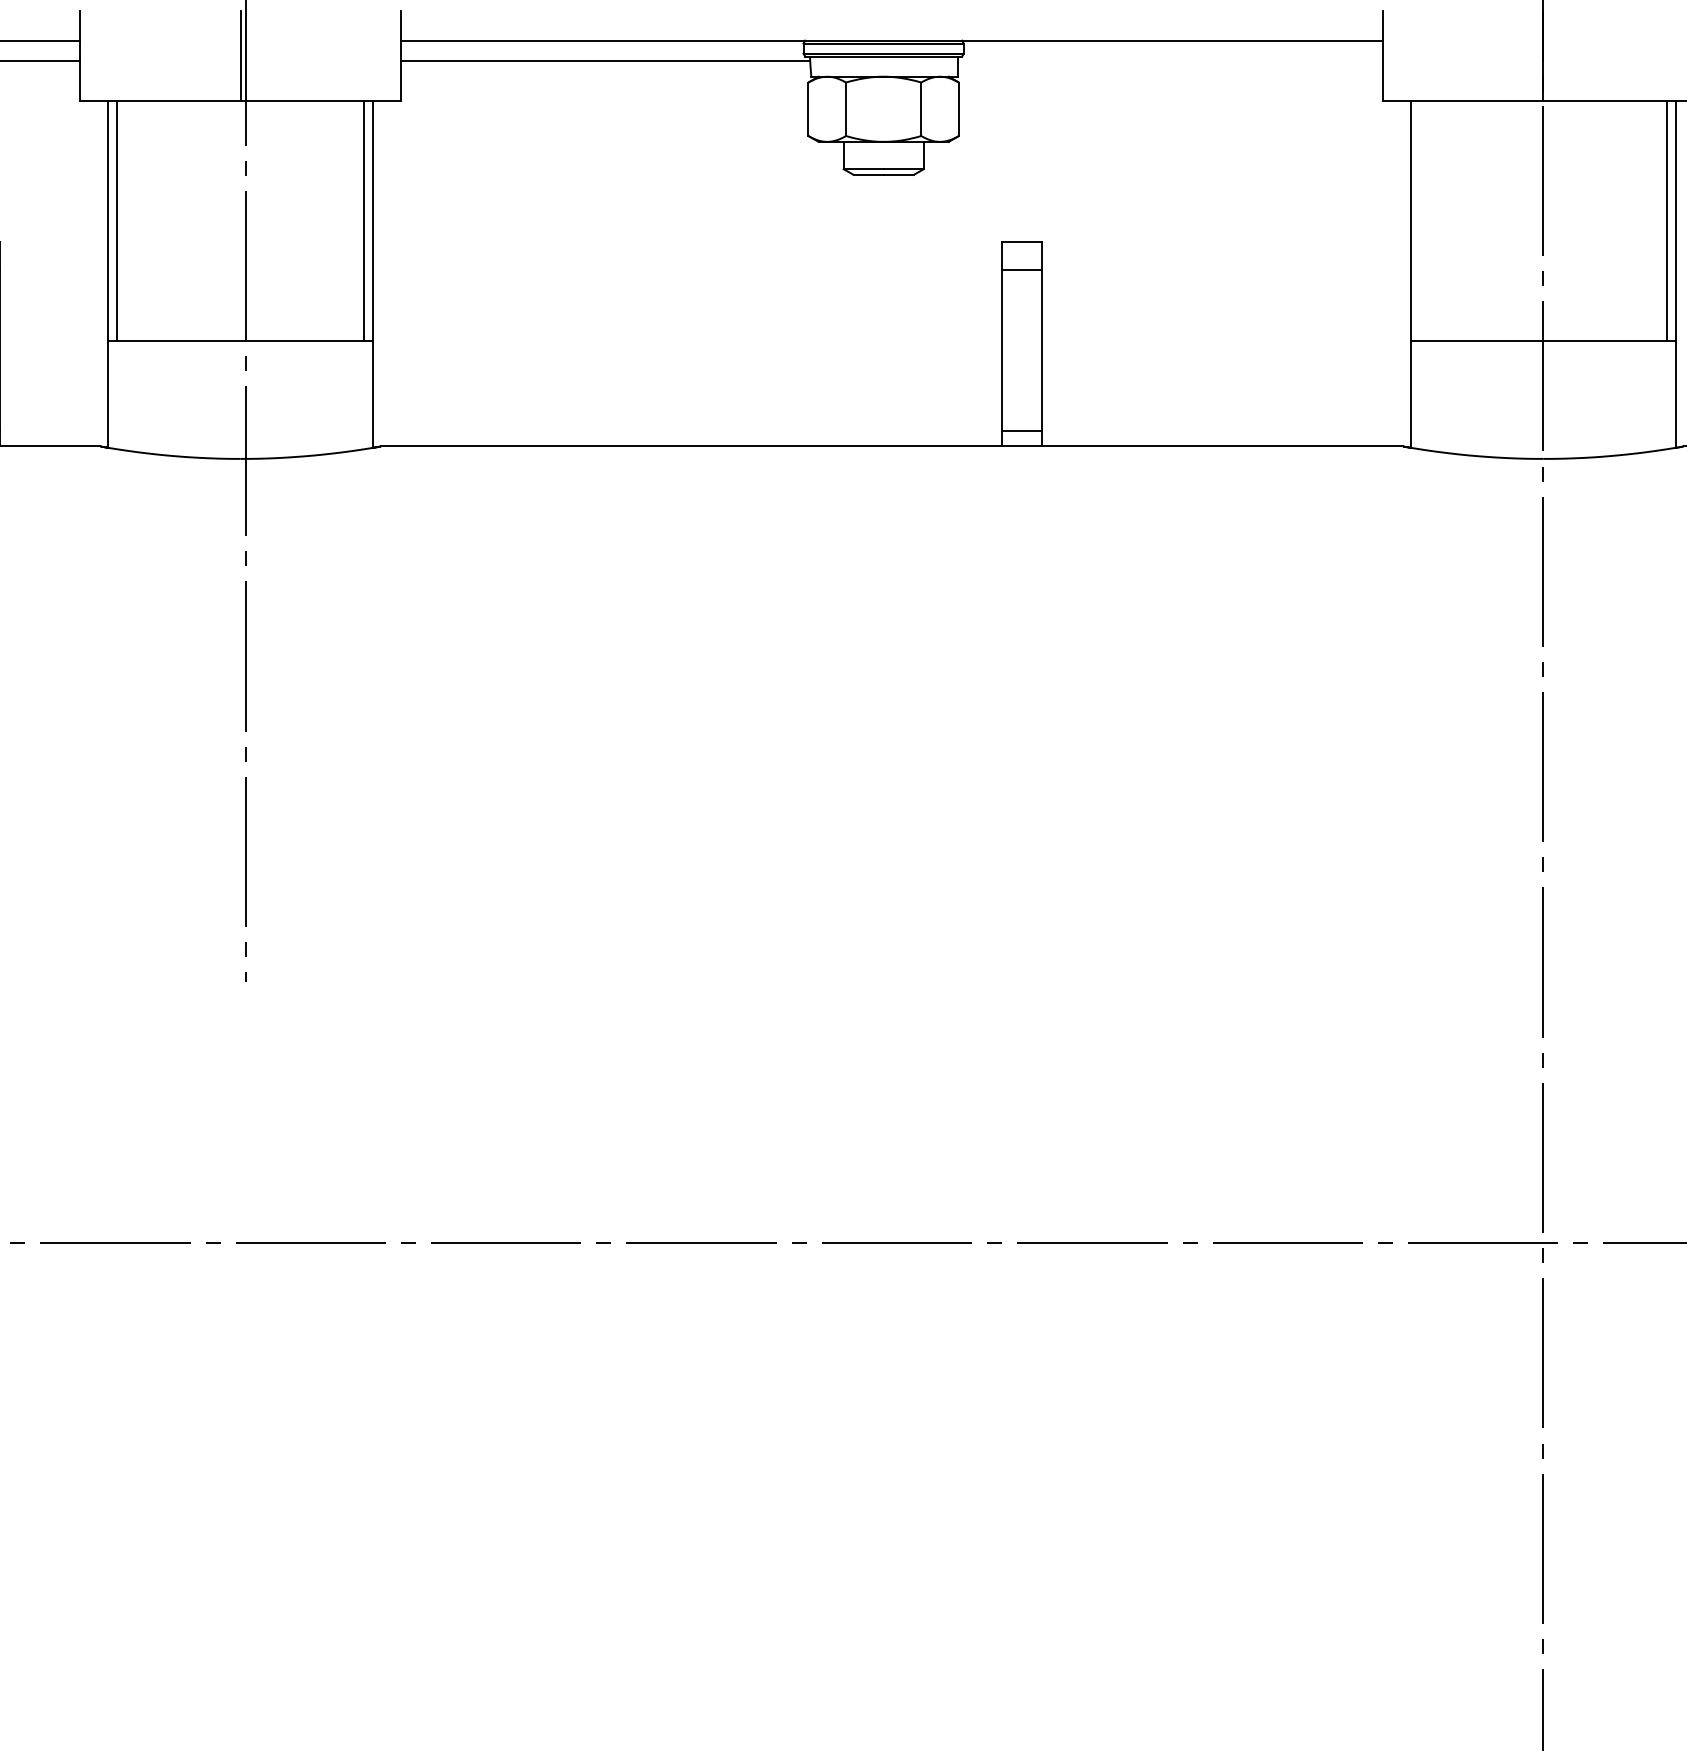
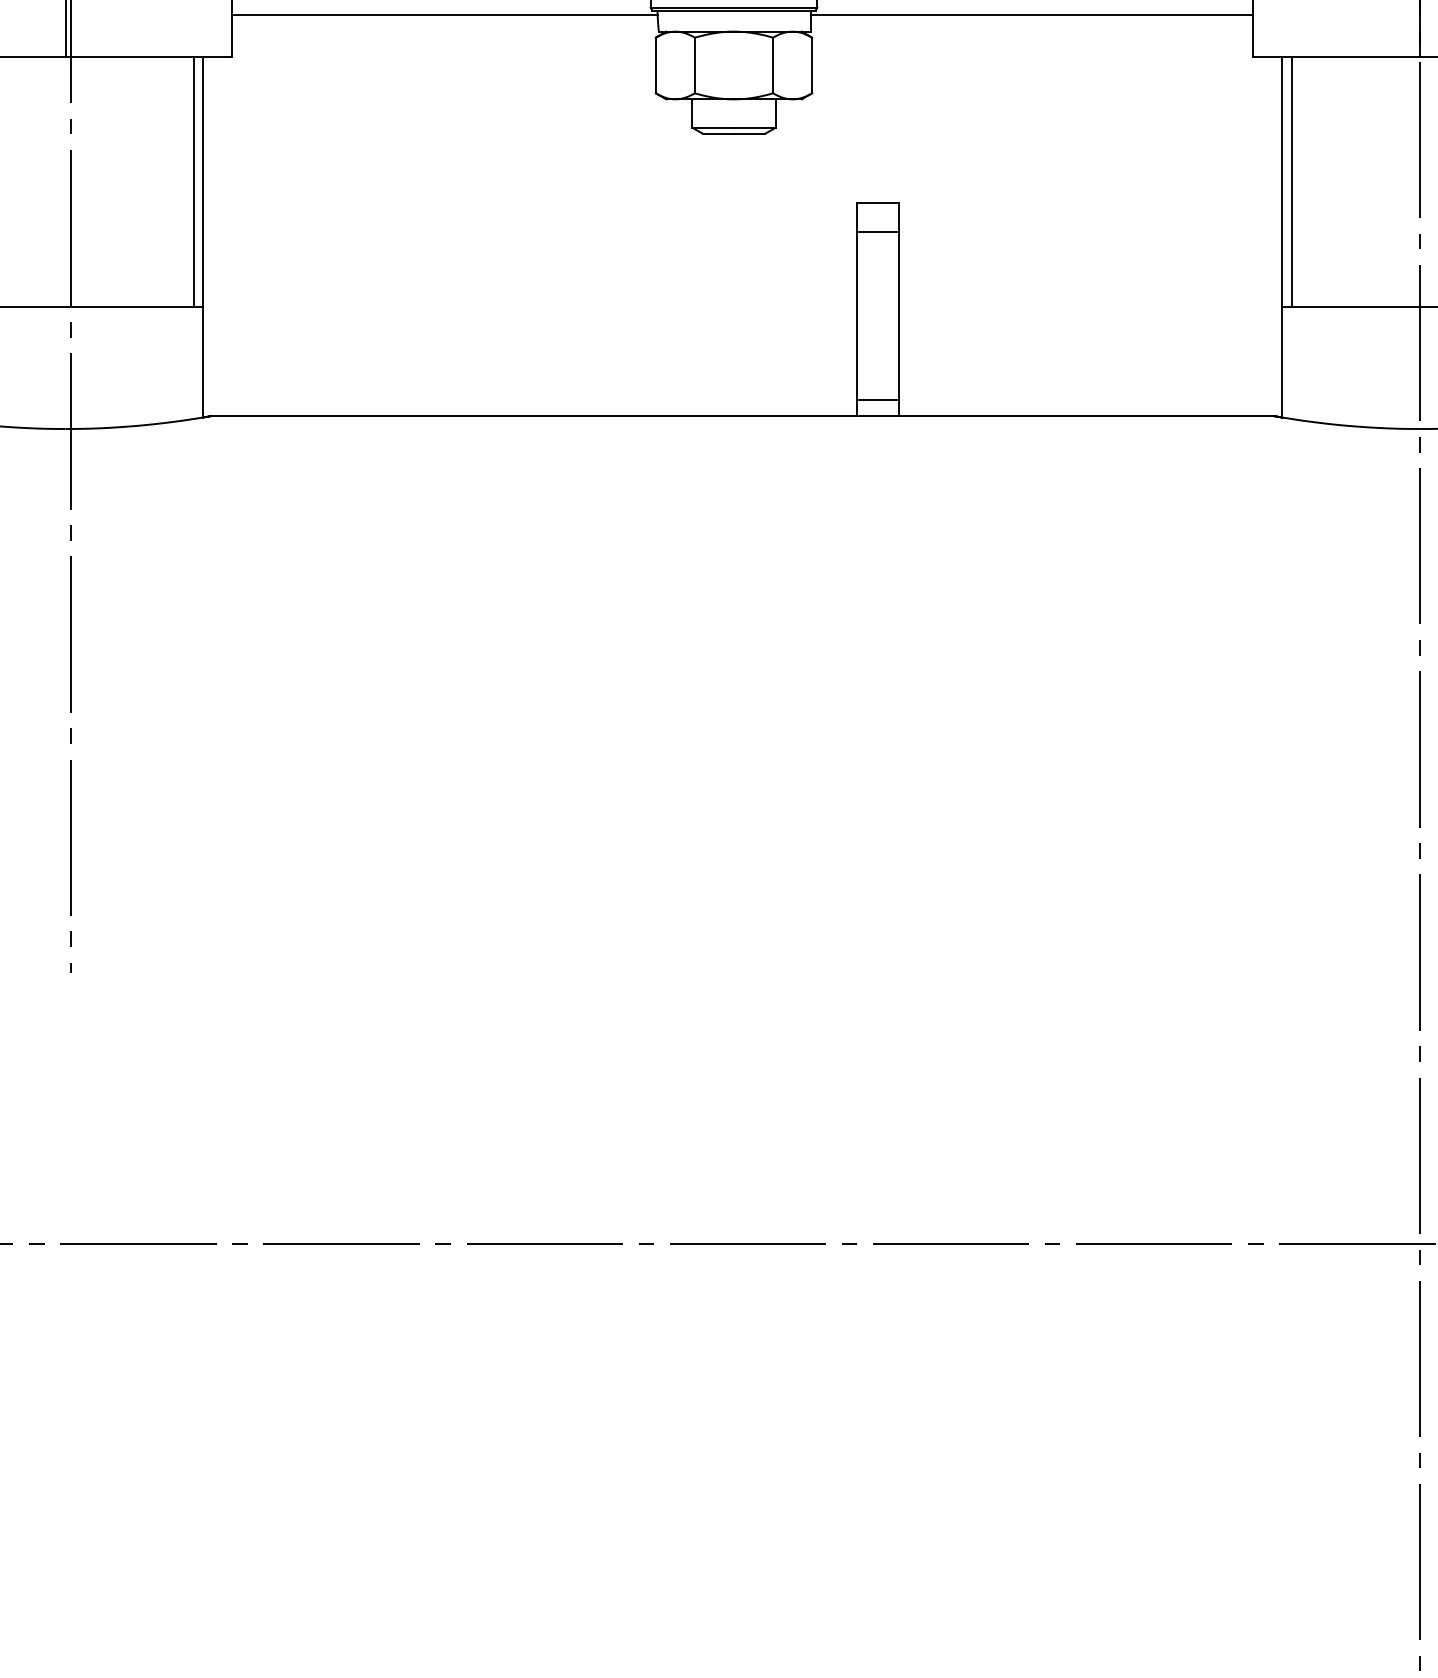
line: (1170, 60) -> (1032, 14), added
line: (1419, 220) -> (1291, 181), added

